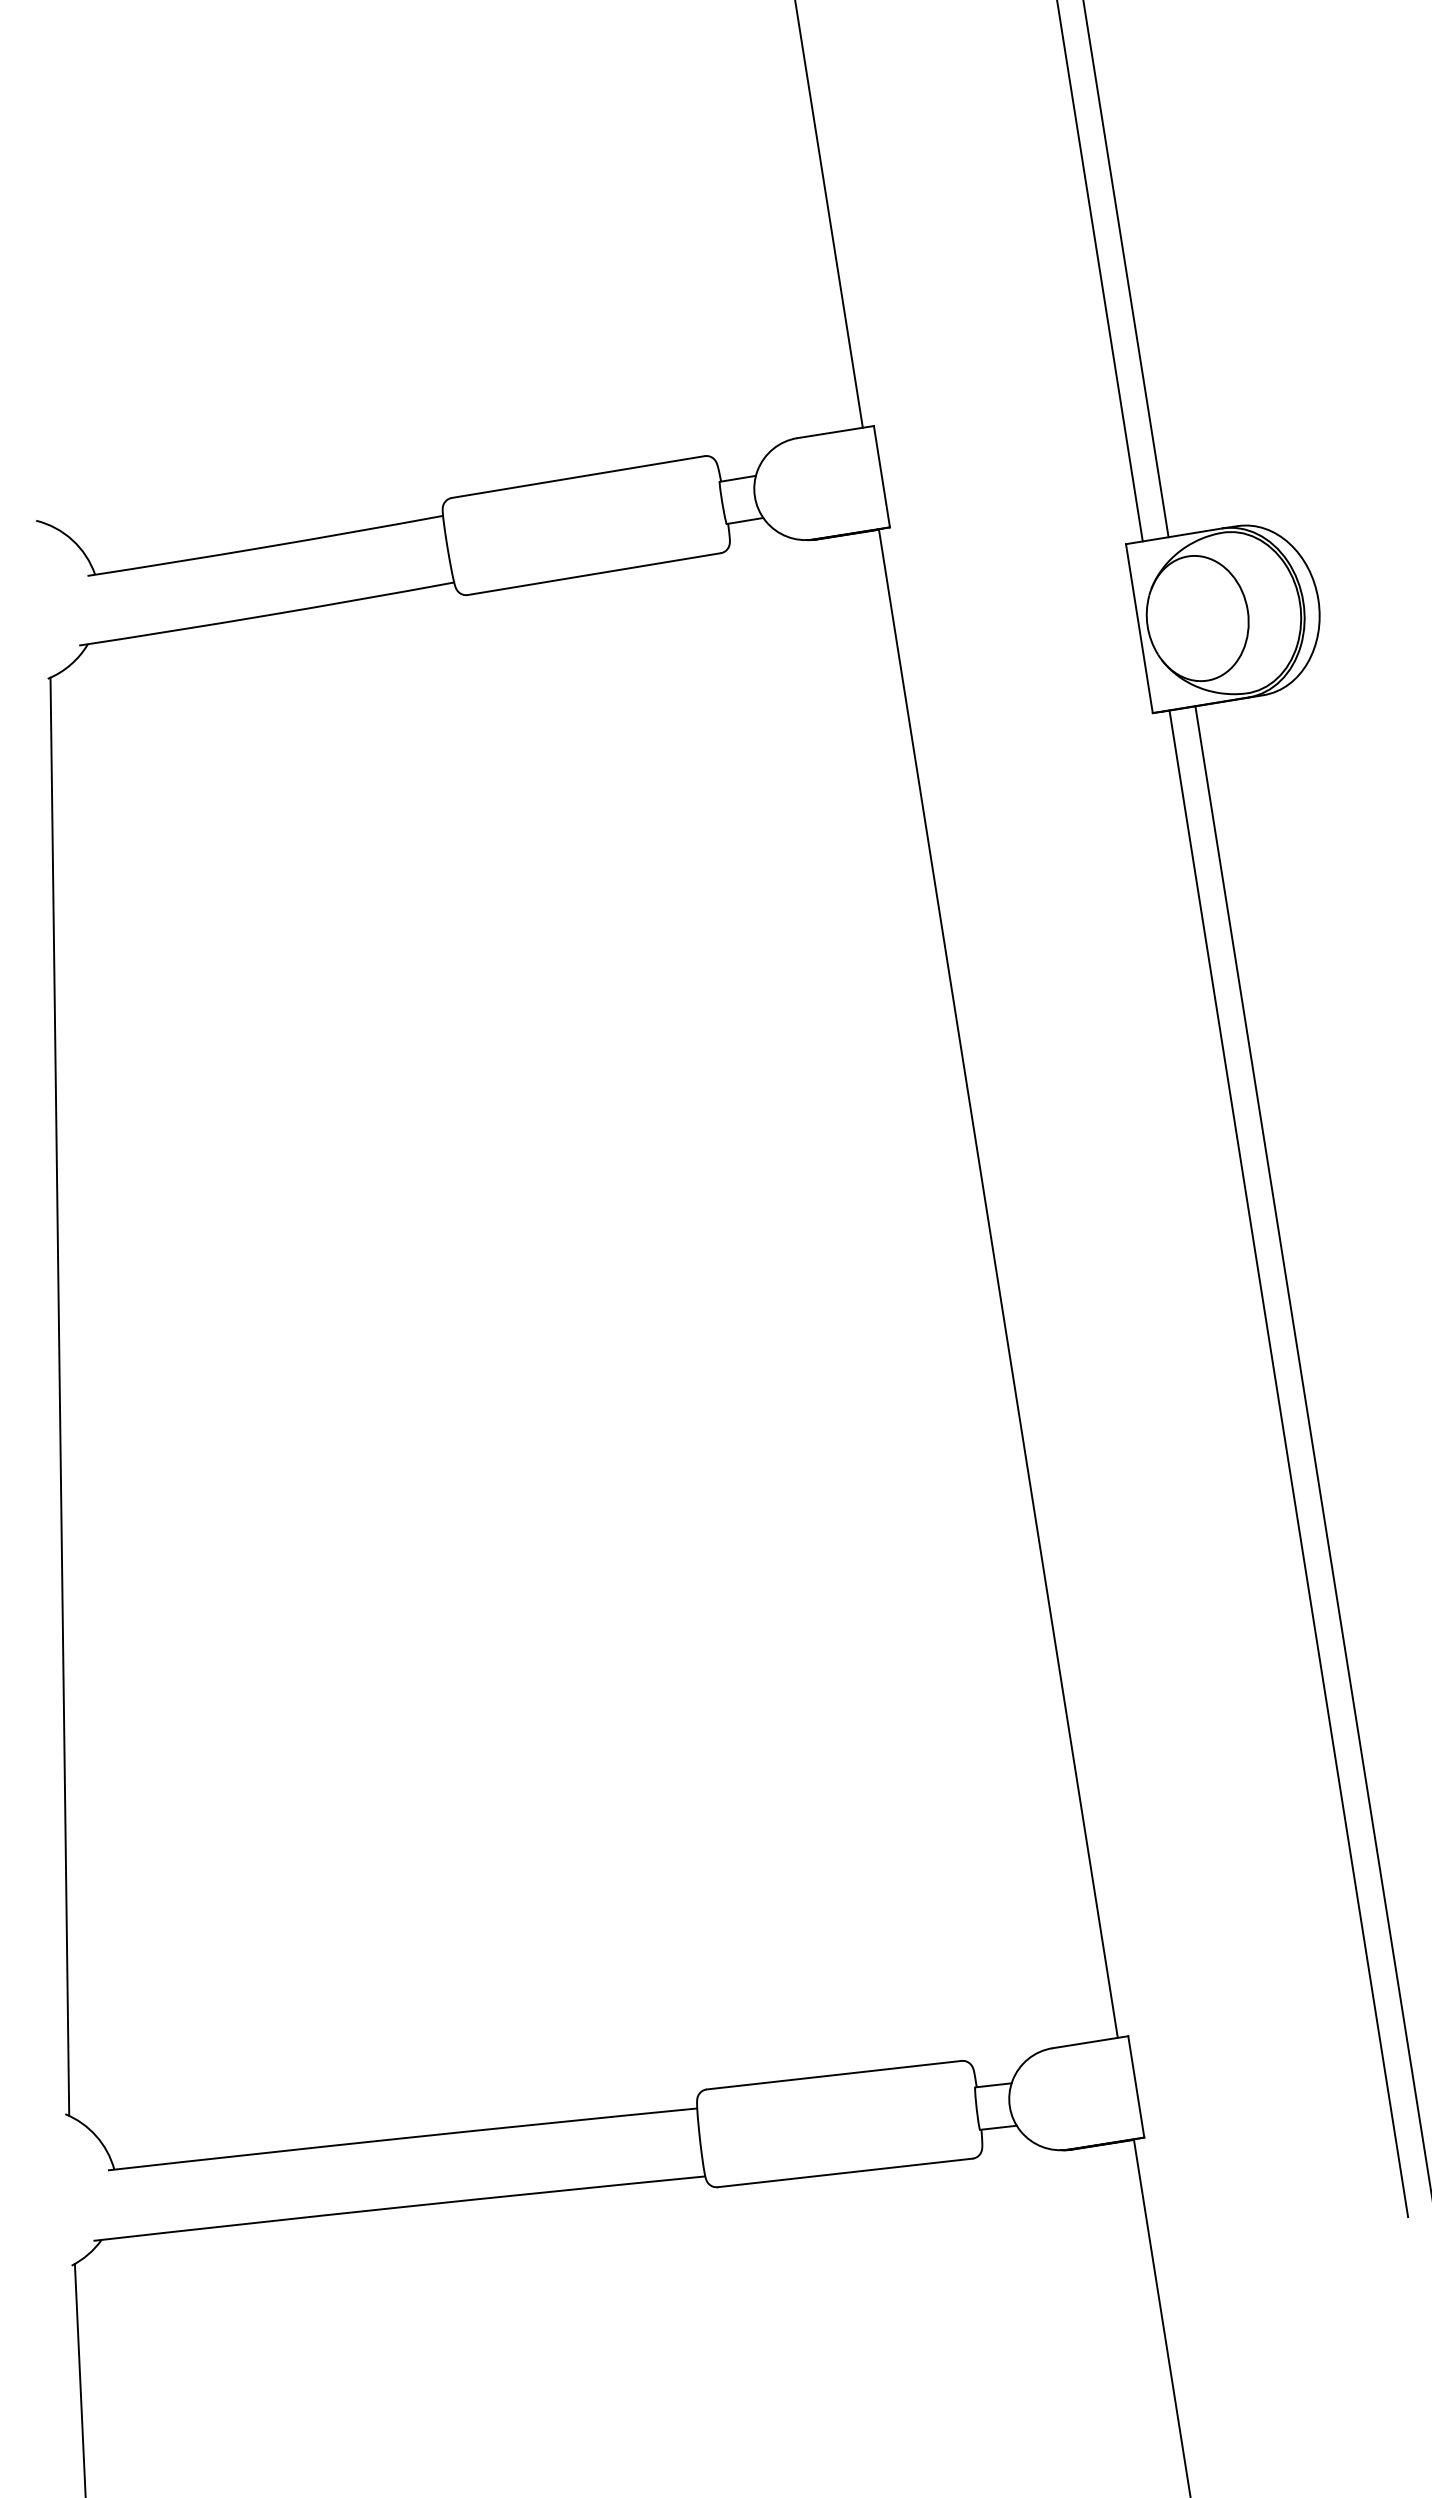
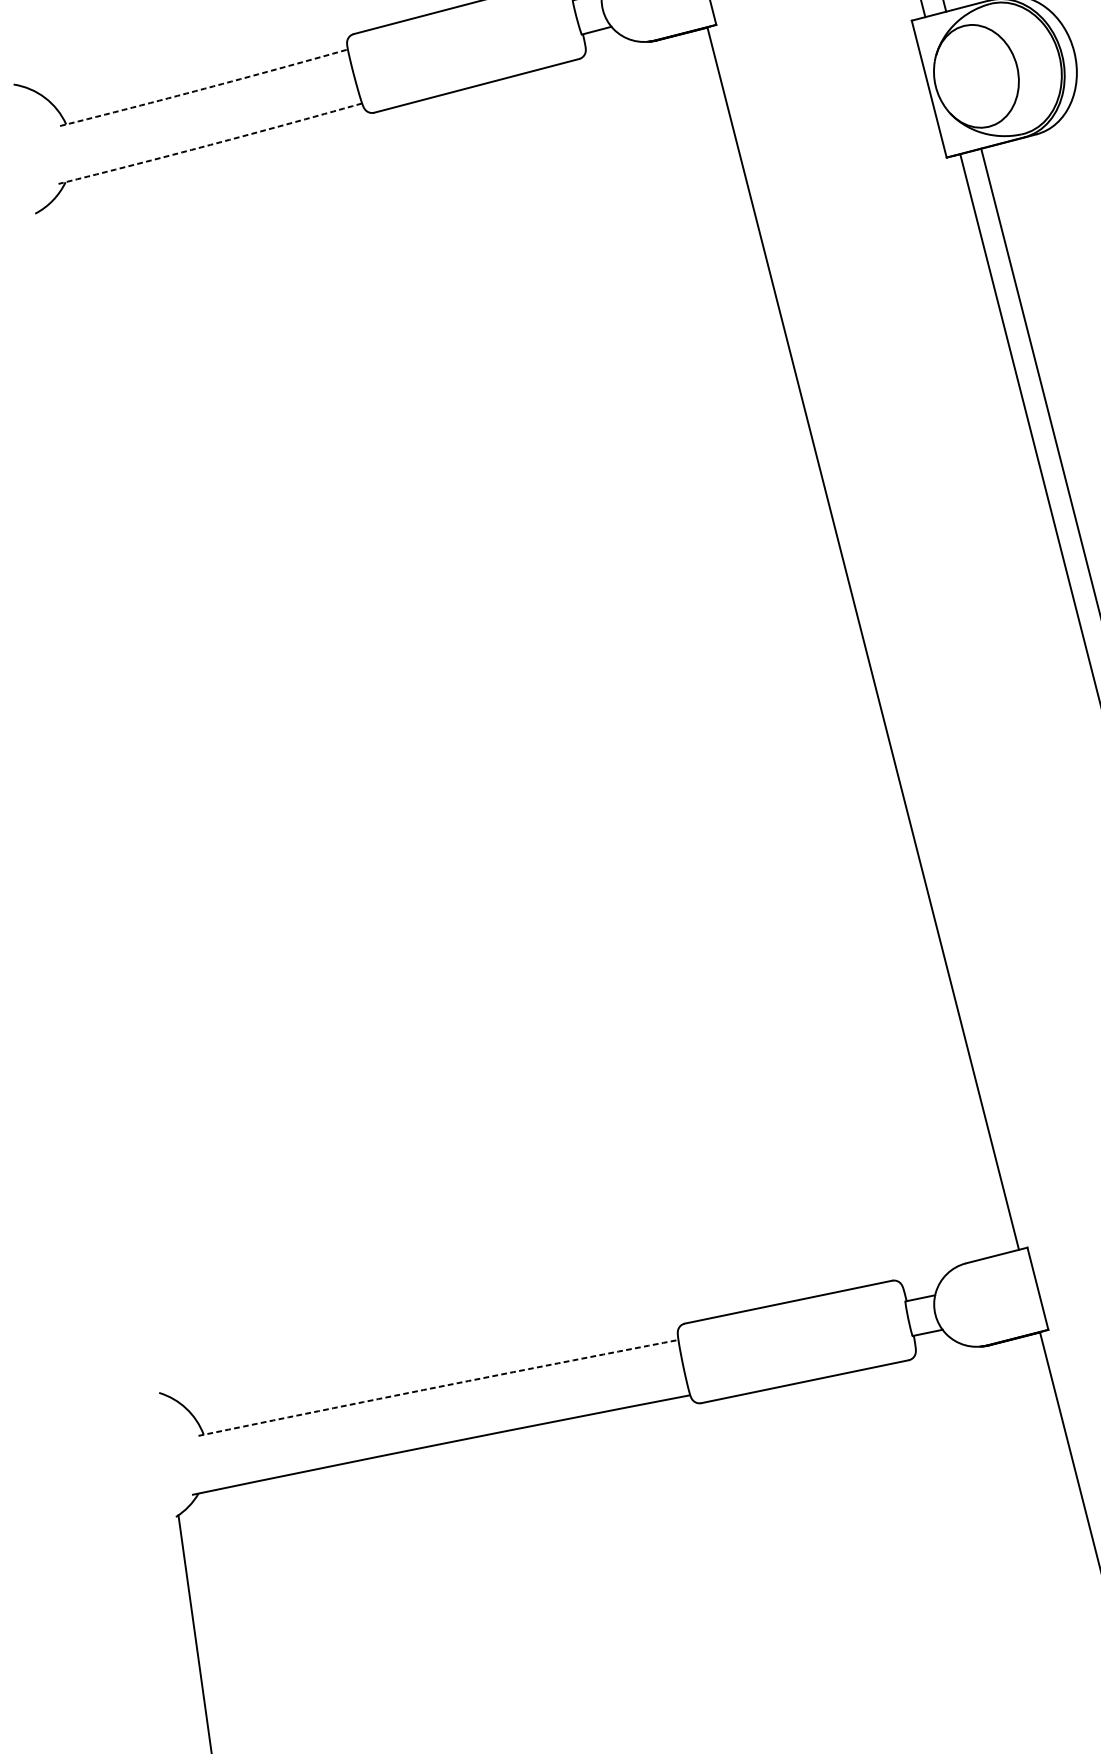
line: (265, 547) -> (204, 89), solid -> dashed
line: (266, 615) -> (210, 144), solid -> dashed
line: (59, 1396) -> (99, 803), removed
line: (402, 2138) -> (438, 1387), solid -> dashed

